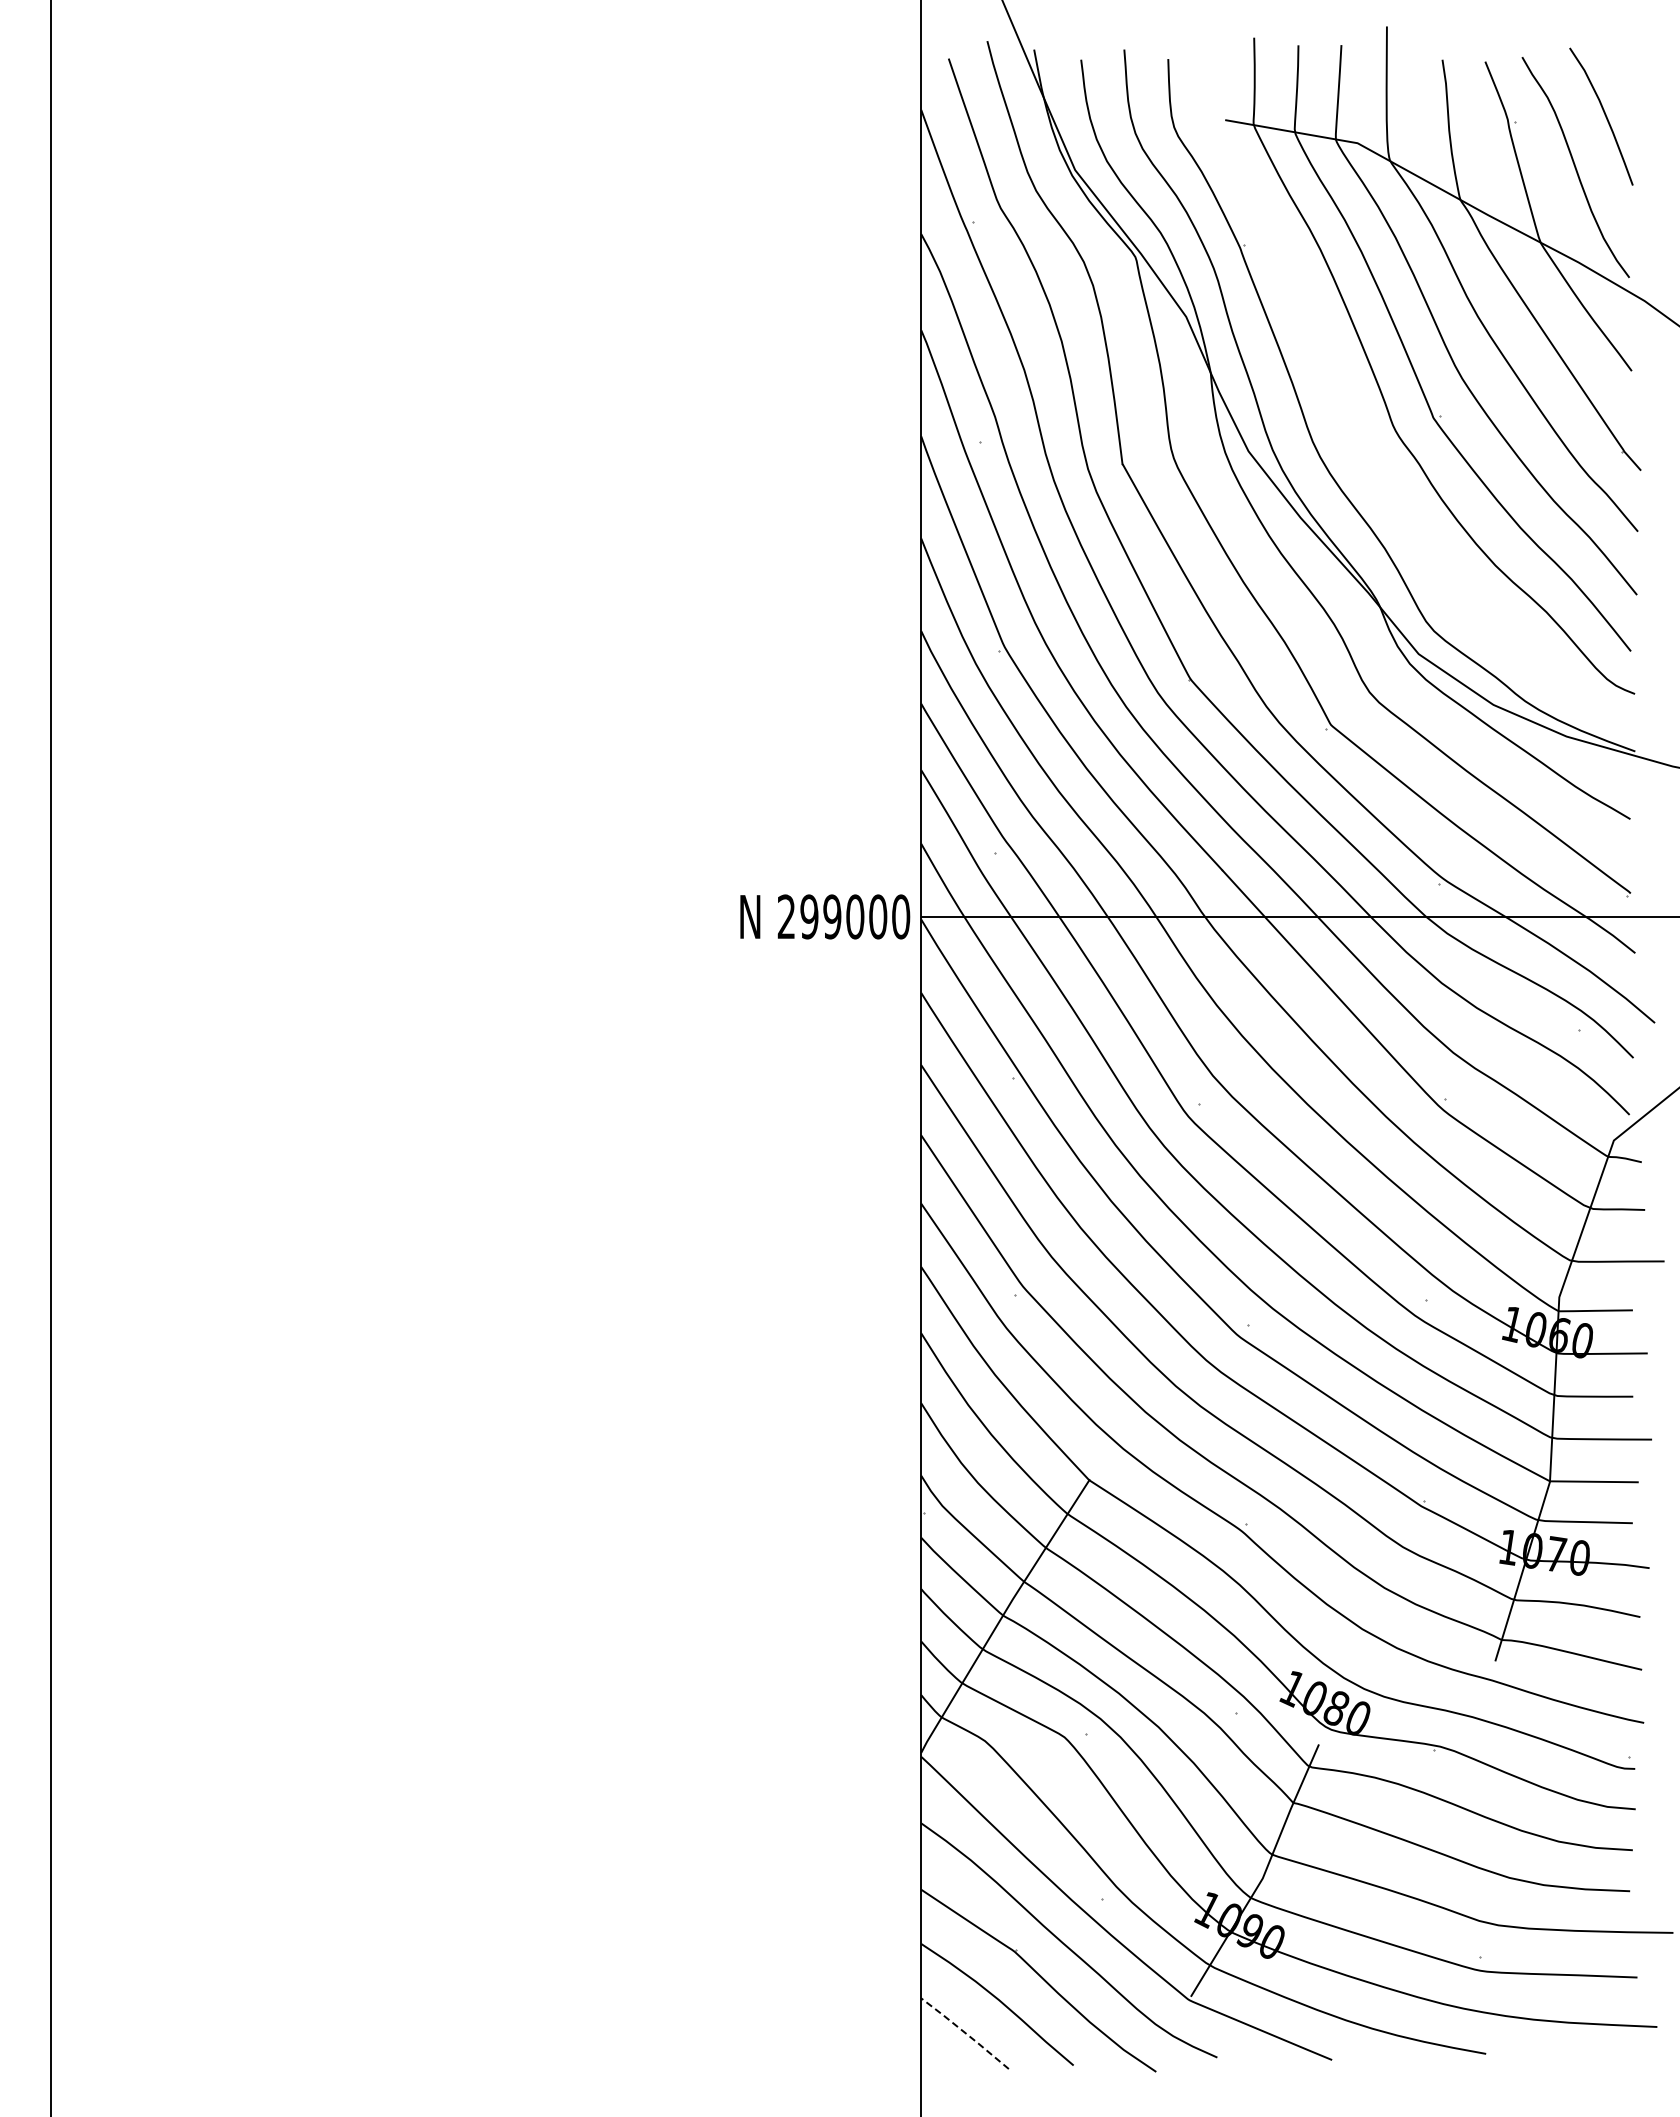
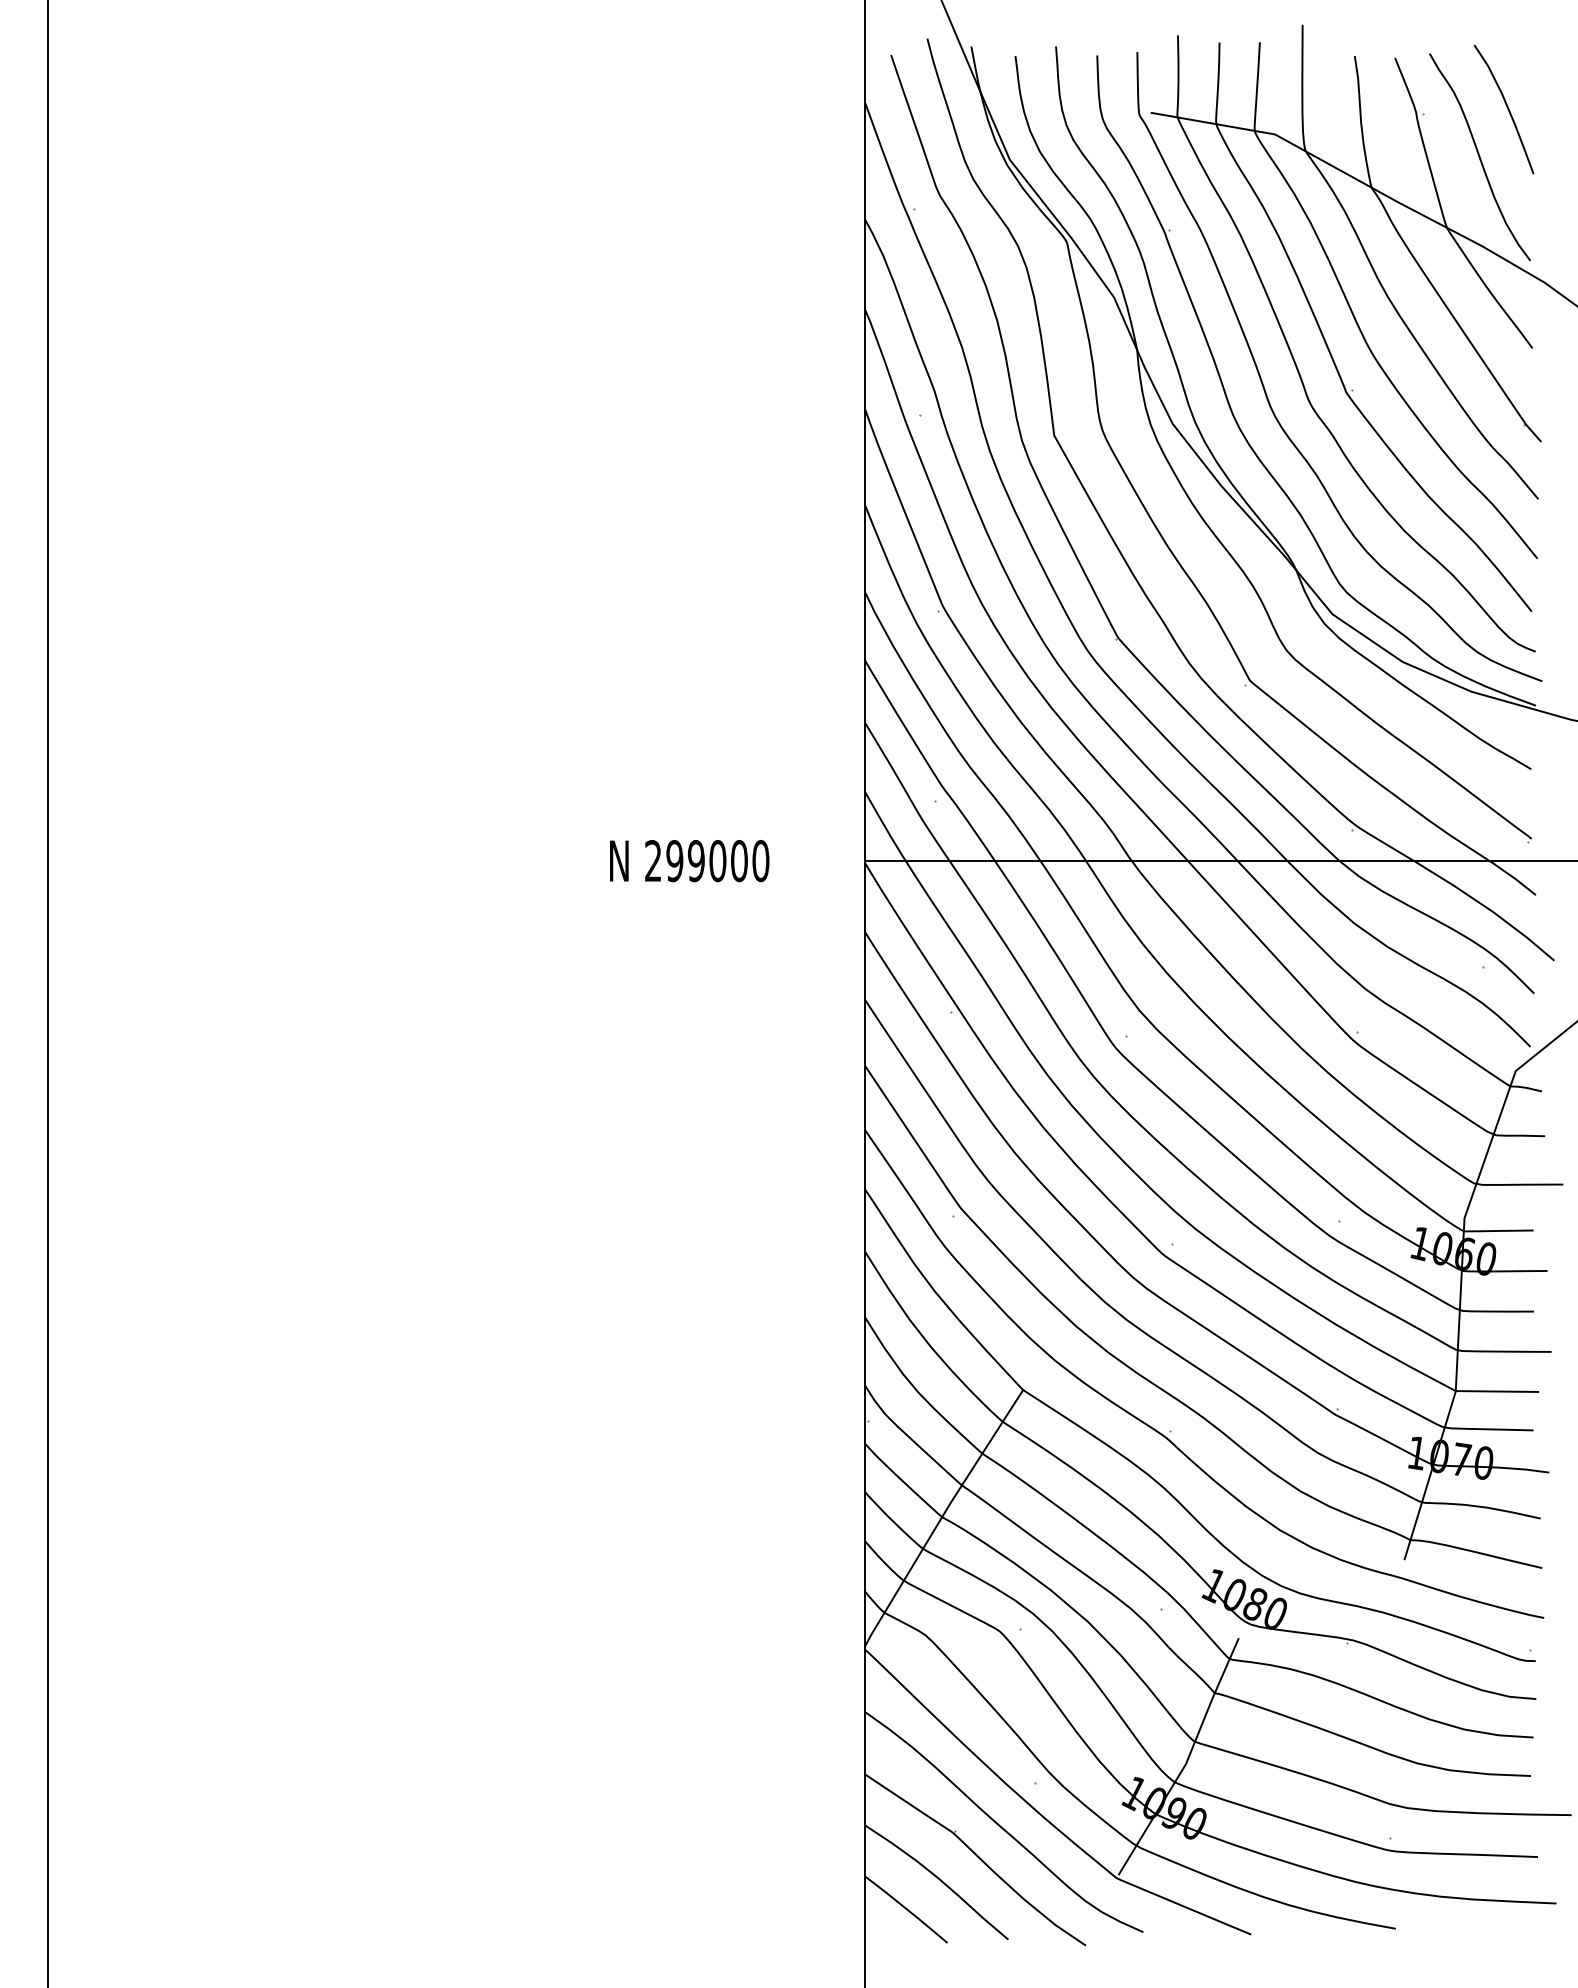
curve: (1346, 411) -> (1264, 386), added
text: (825, 916) -> (689, 860), moved
line: (965, 2033) -> (906, 1909), dashed -> solid

